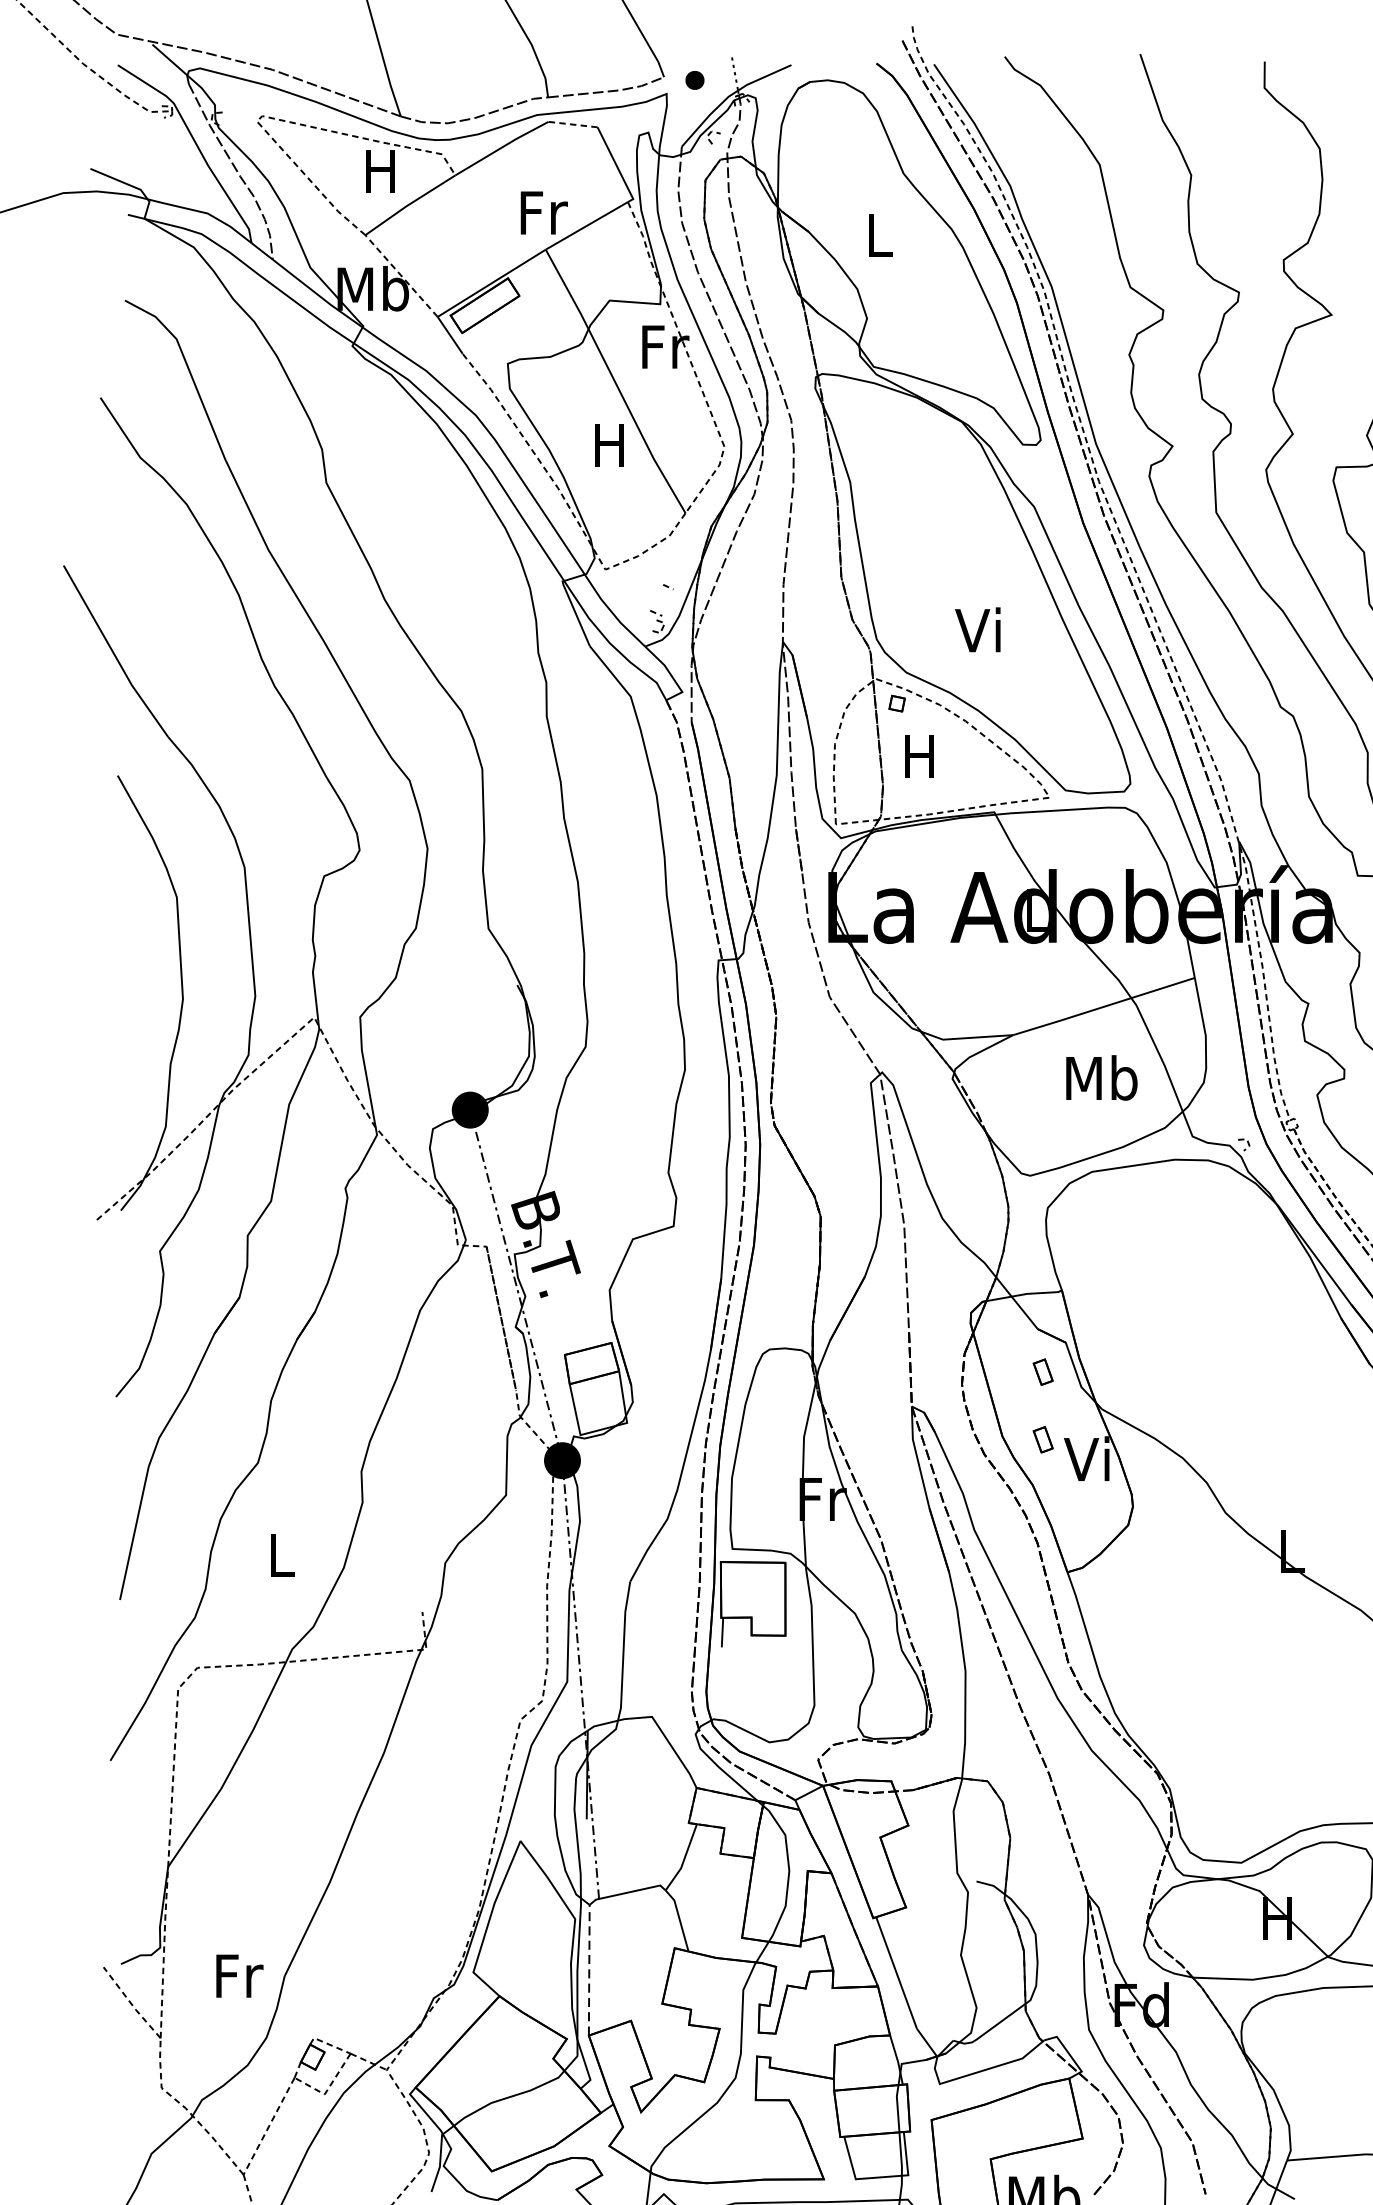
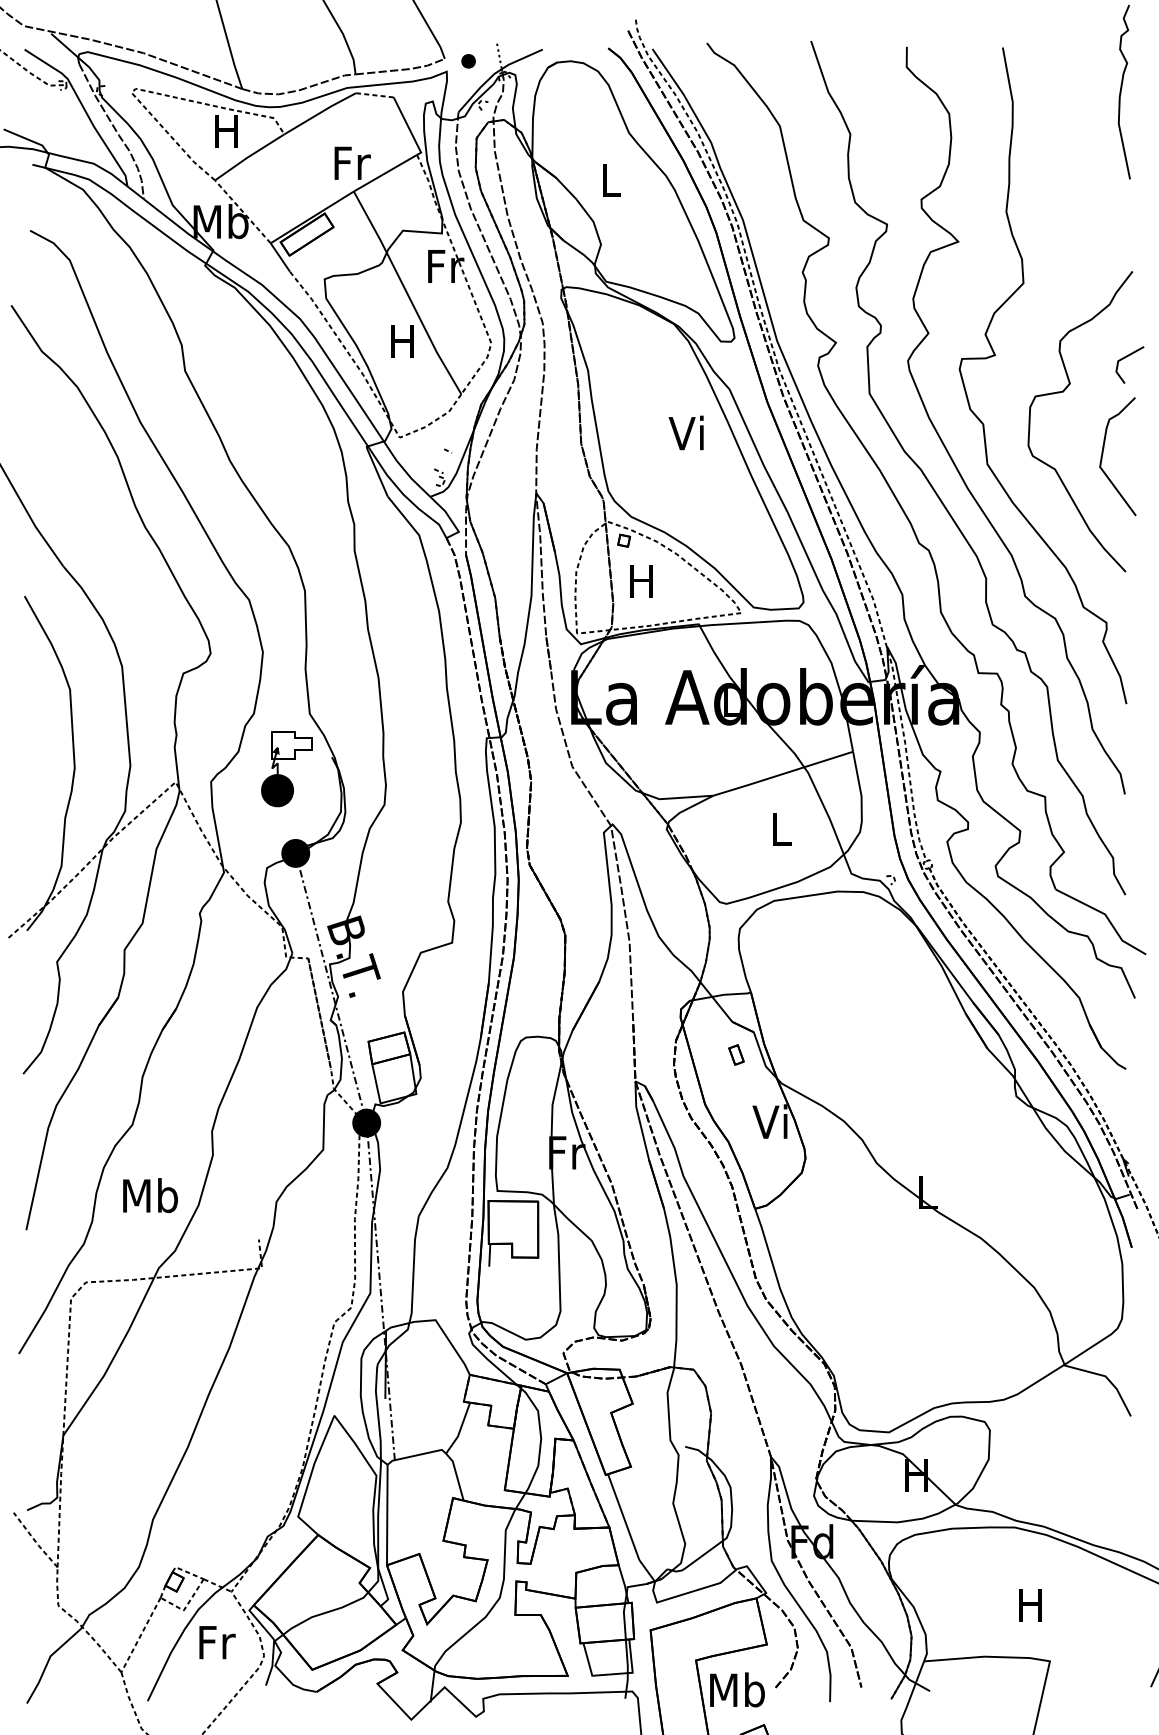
text: (976, 629) -> (685, 432), moved
part: (455, 1008) -> (284, 775), added
text: (1101, 1077) -> (781, 828), Mb -> L
part: (1043, 1439) -> (736, 1106), removed
text: (281, 1554) -> (150, 1195), L -> Mb
line: (589, 1969) -> (387, 1514), dashed -> solid
text: (239, 1976) -> (217, 1642), moved

